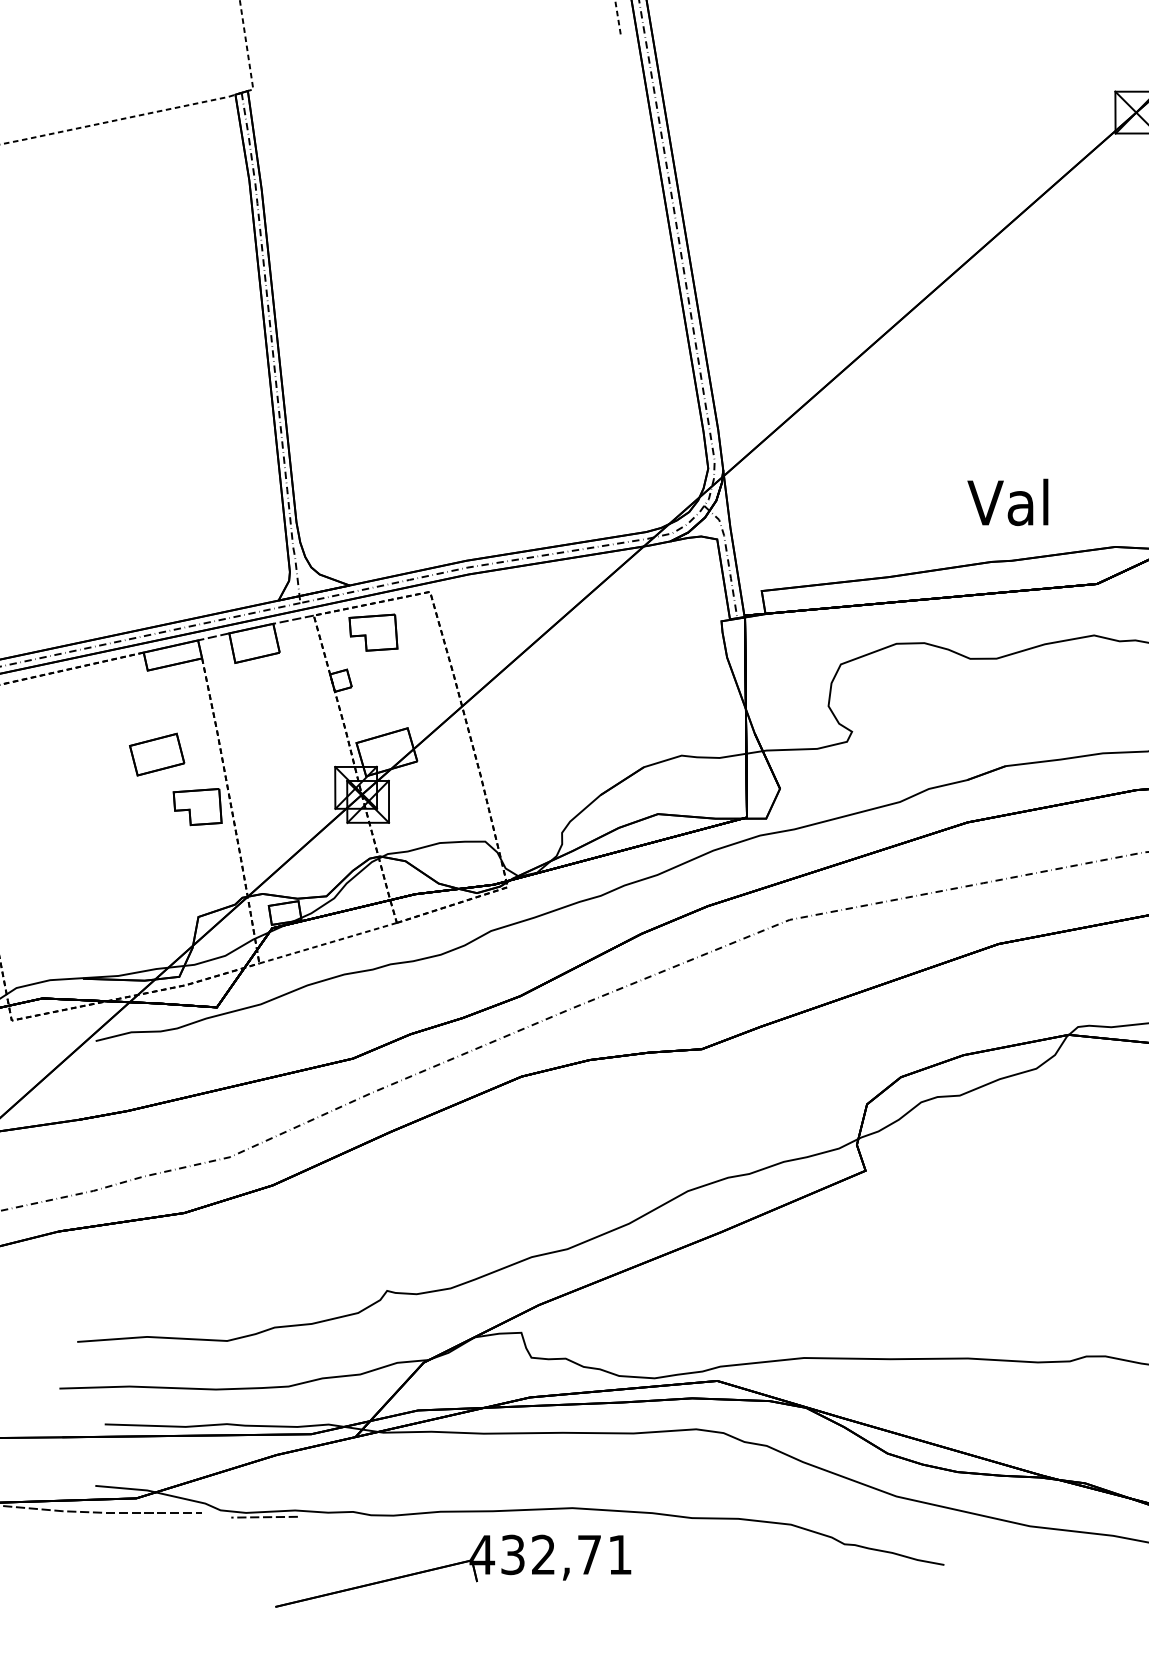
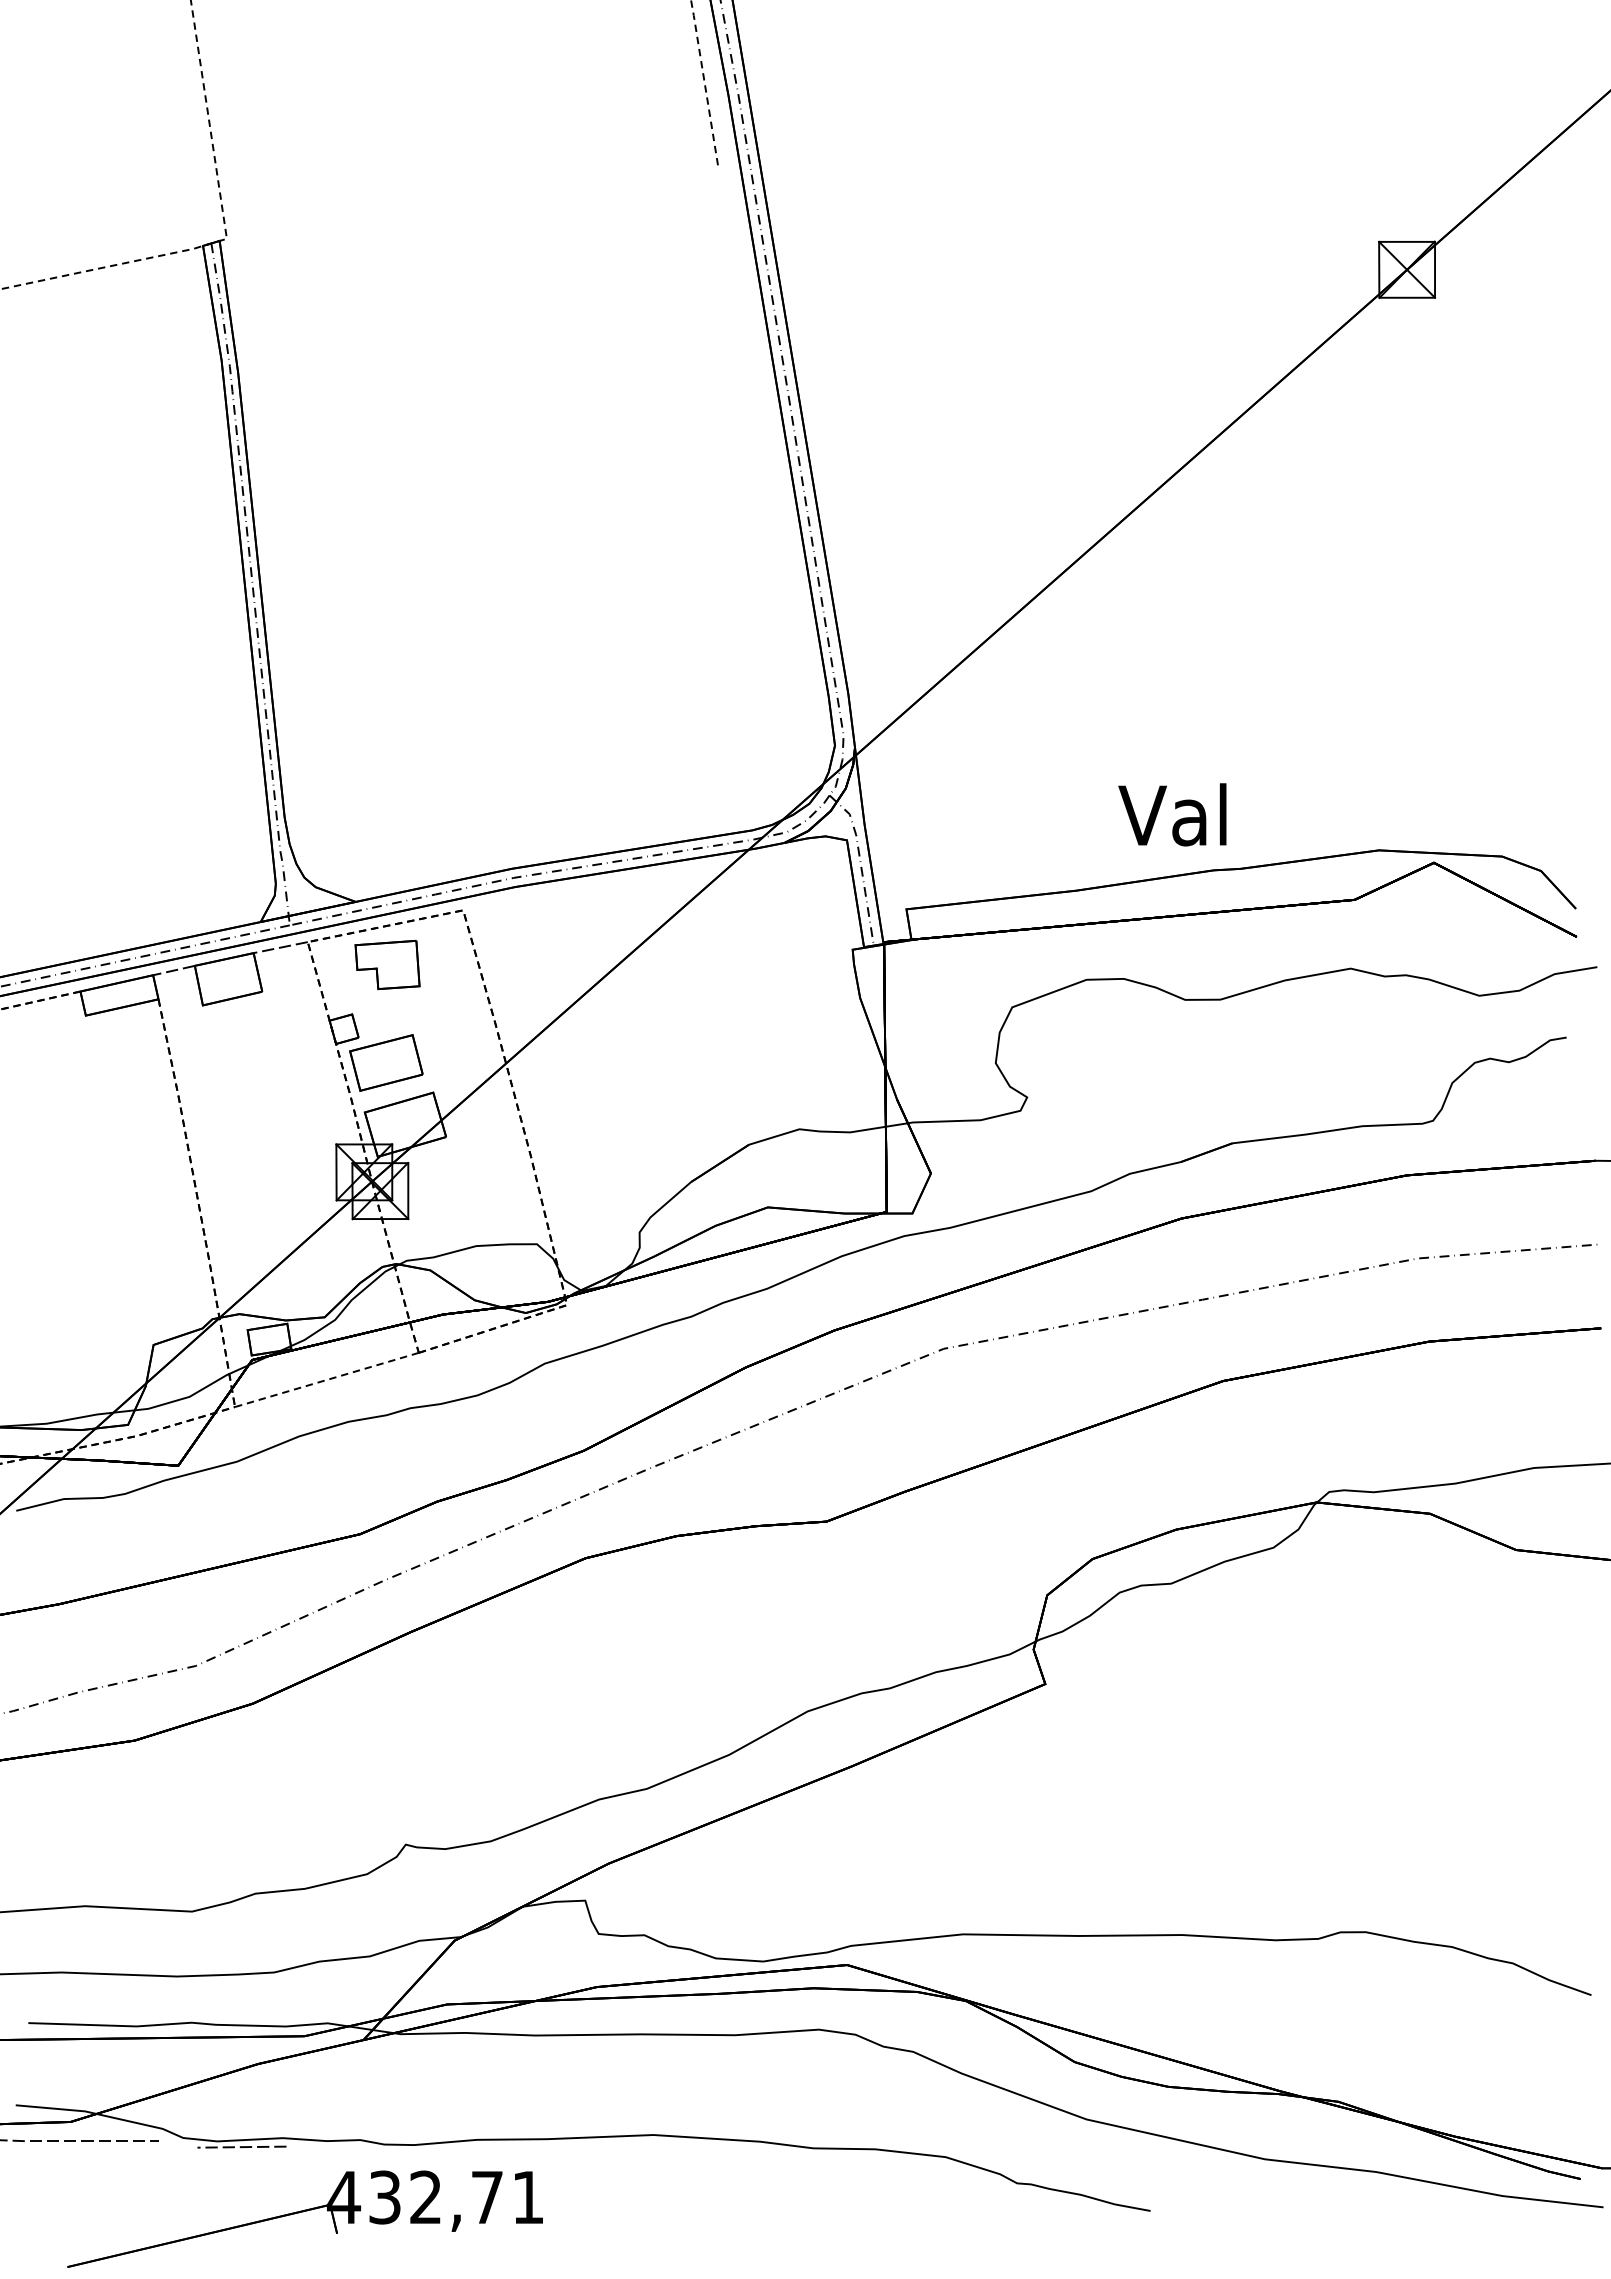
text: (1007, 502) -> (1172, 814), moved
part: (157, 754) -> (386, 1062), moved
part: (197, 806) -> (152, 1197), removed
part: (452, 1566) -> (303, 2212), moved

